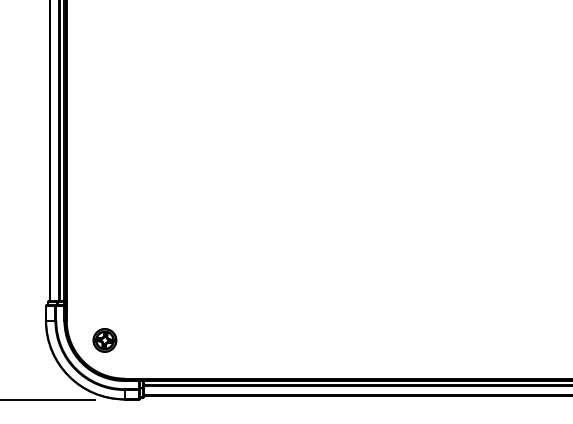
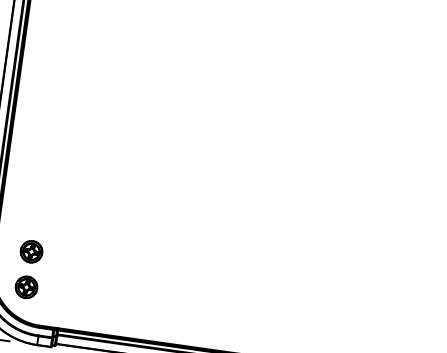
part: (104, 302) -> (31, 251), added

